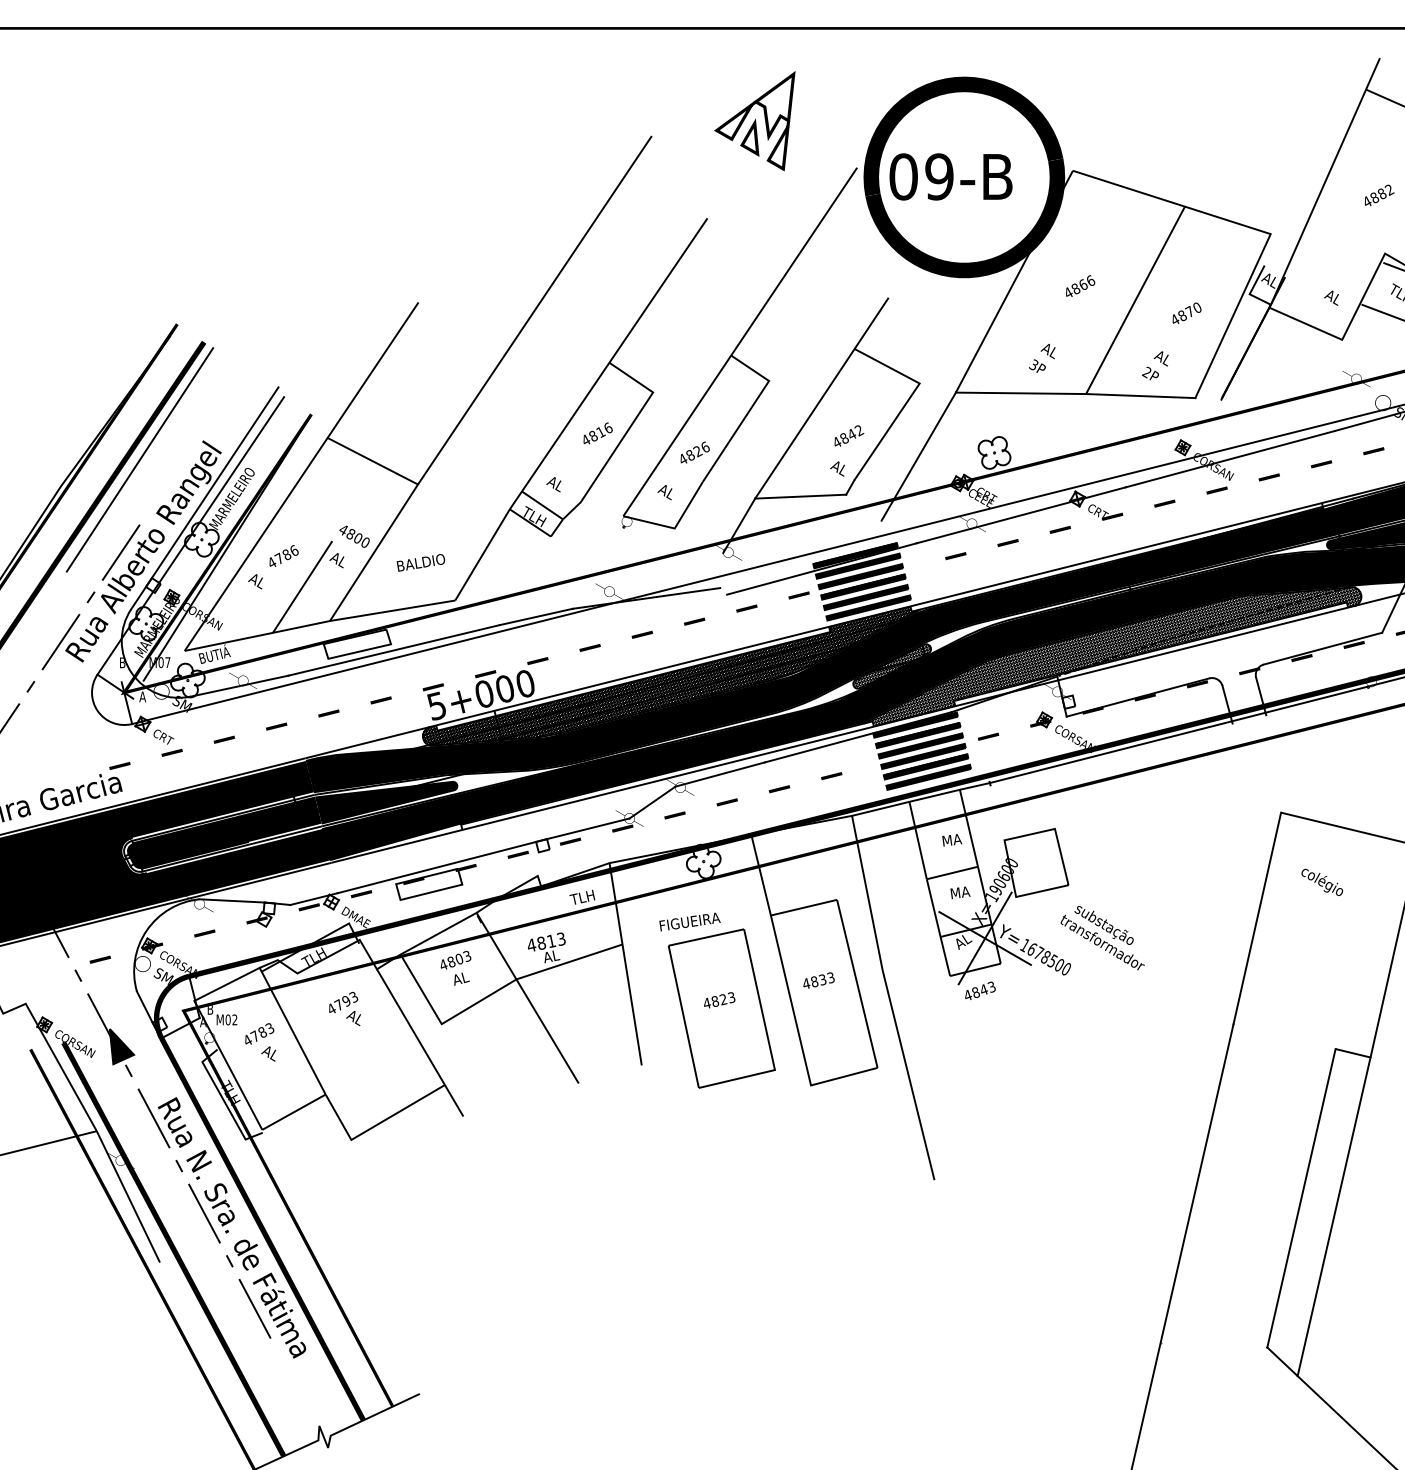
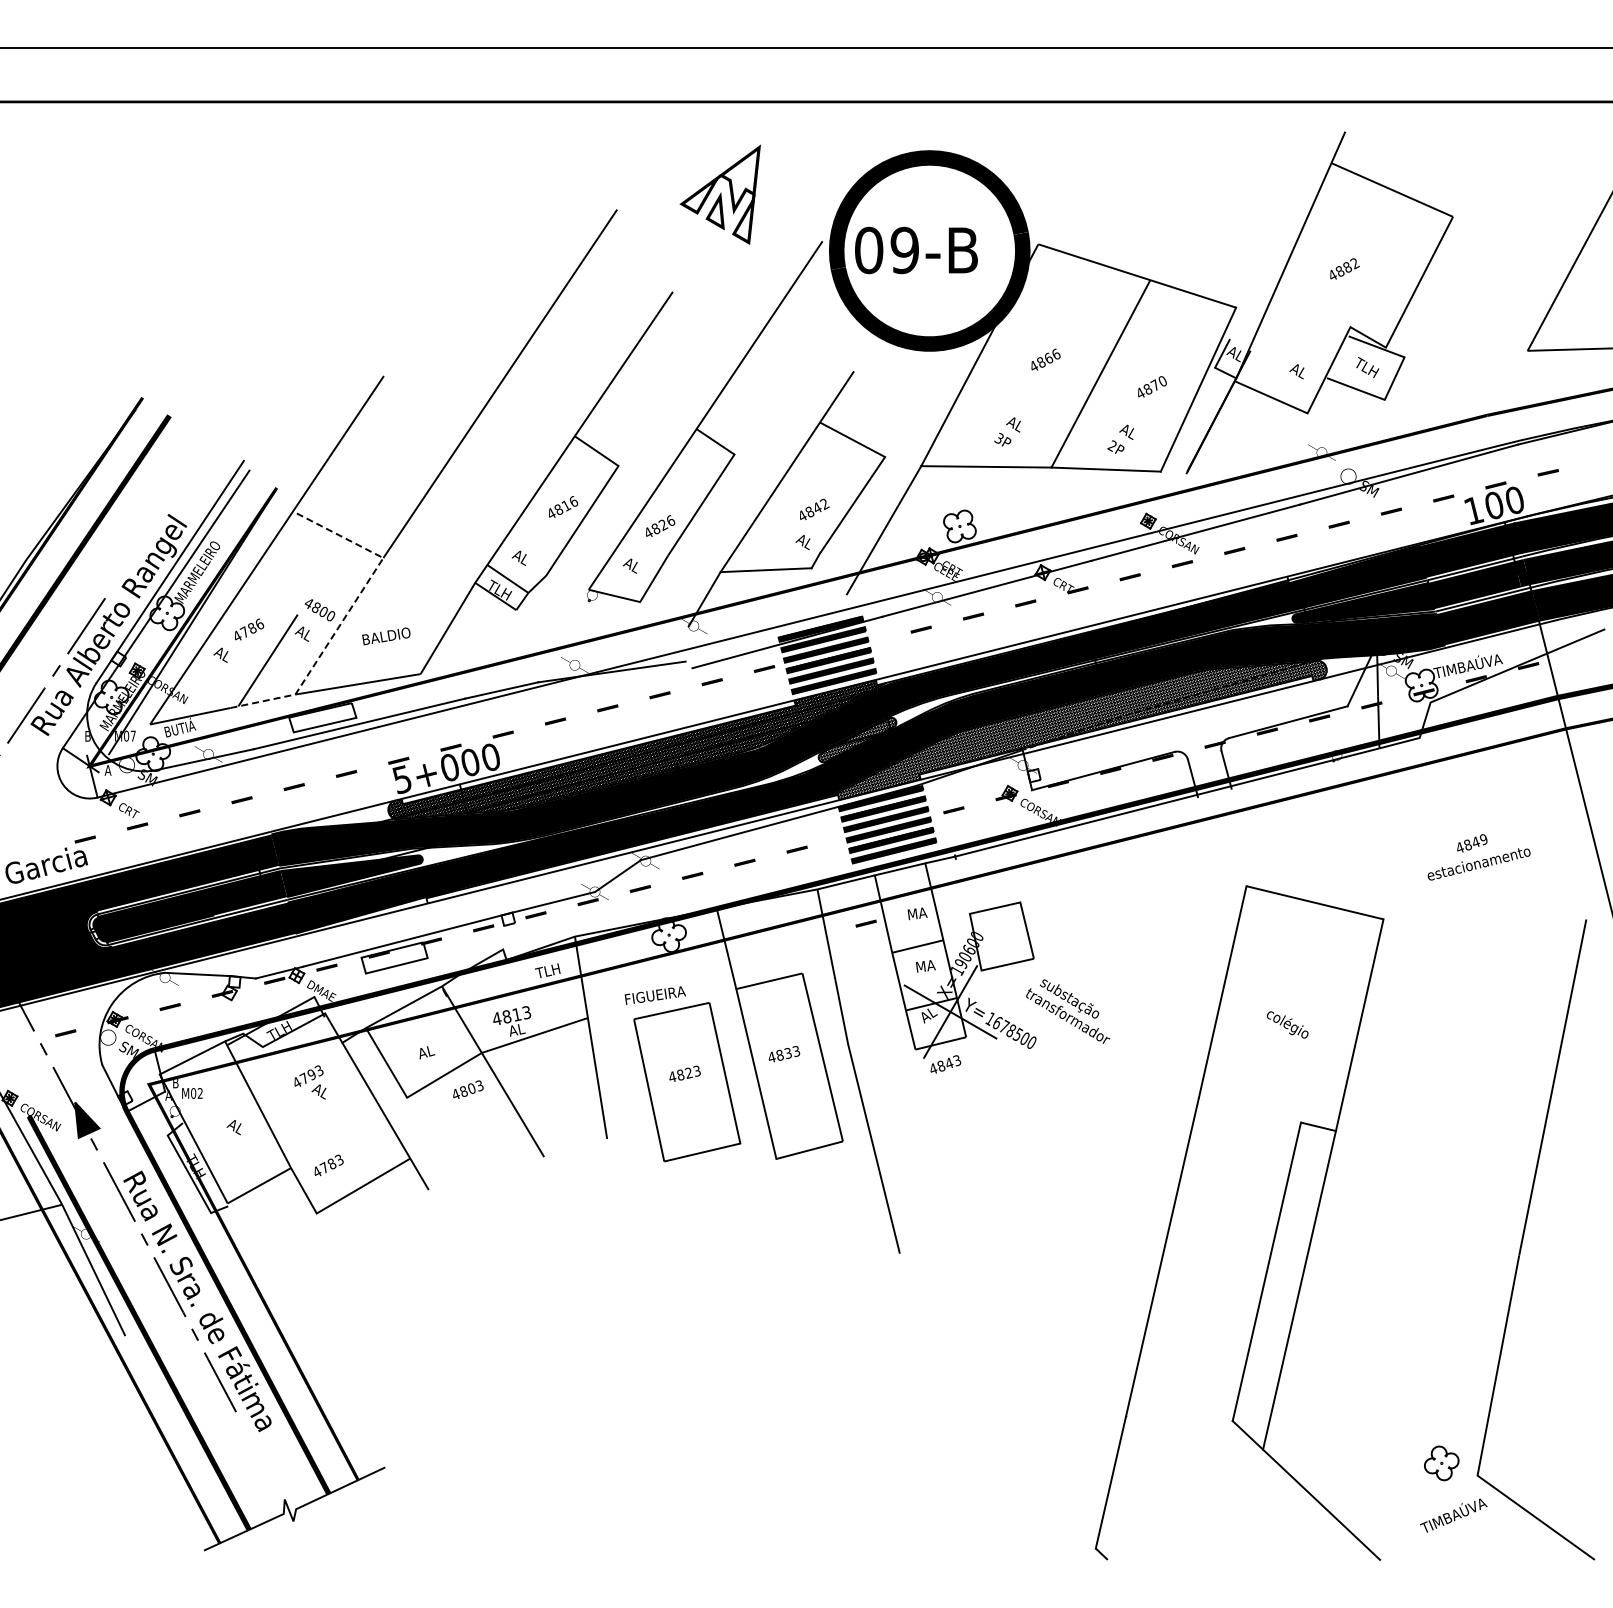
line: (140, 459) -> (105, 533), removed
line: (383, 537) -> (348, 611), solid -> dashed
line: (900, 849) -> (865, 923), added
text: (1322, 881) -> (1287, 1024), moved
text: (456, 959) -> (468, 1089), moved
text: (259, 1033) -> (328, 1165), moved

